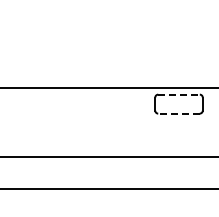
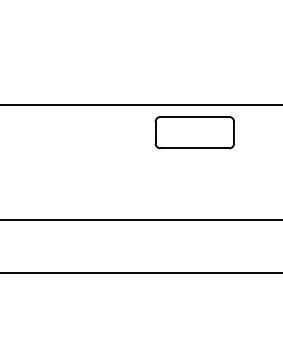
line: (179, 94) -> (195, 116), dashed -> solid
line: (179, 113) -> (195, 148), dashed -> solid

